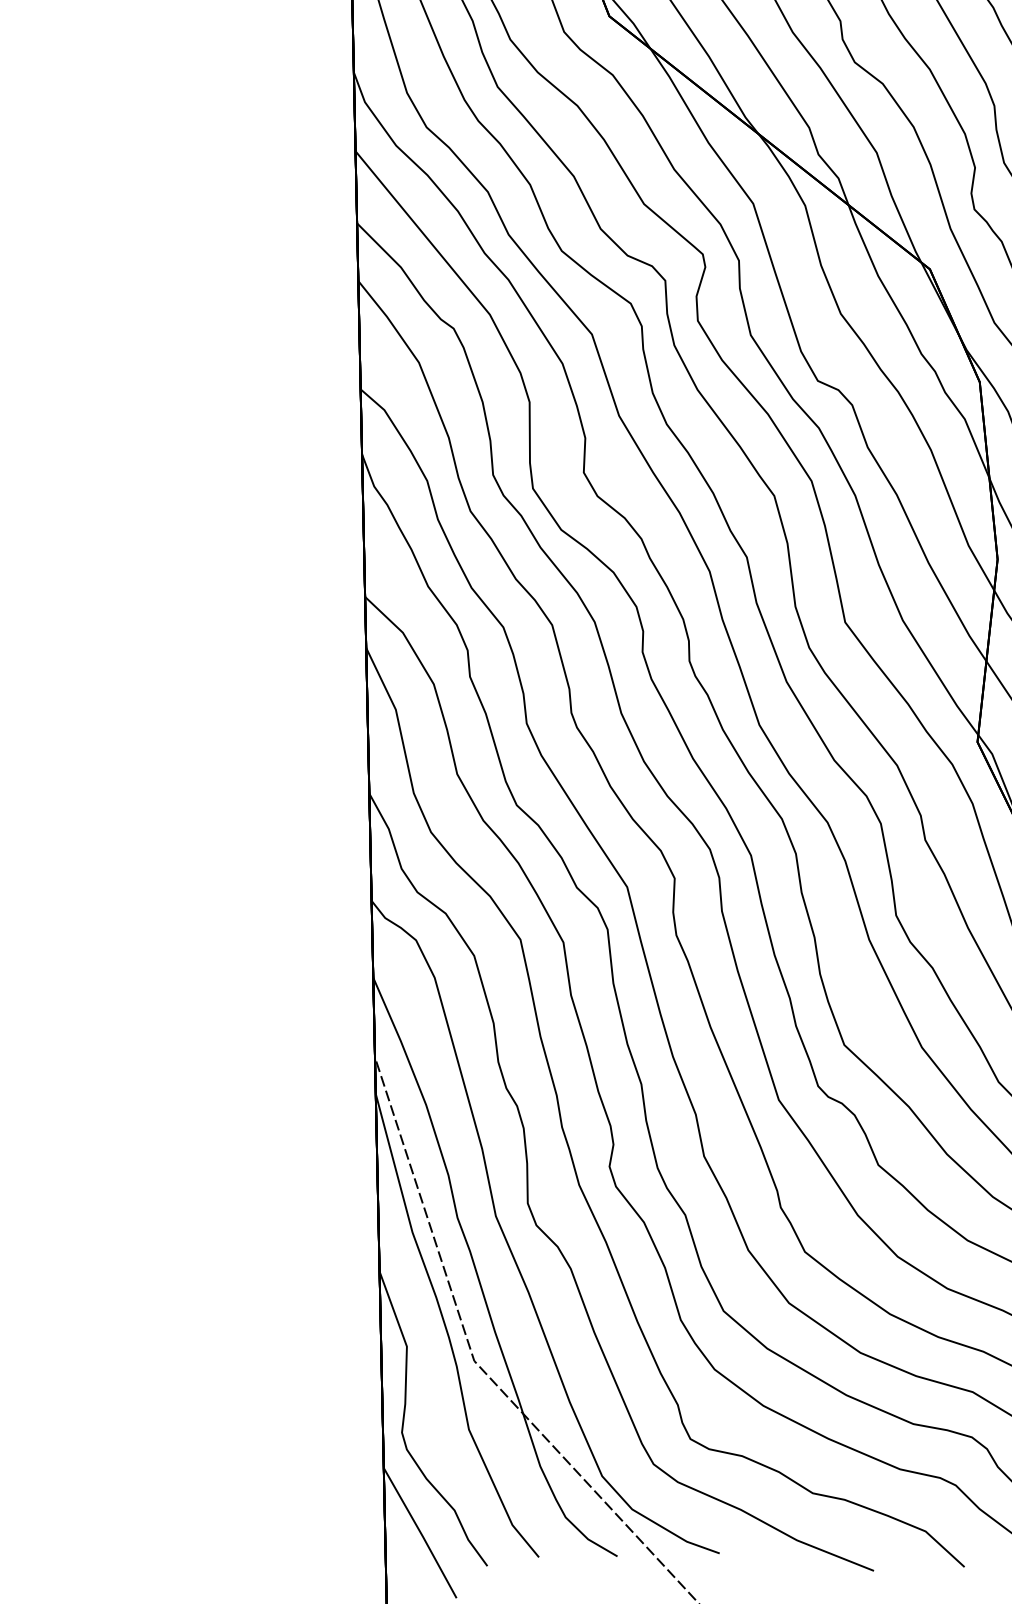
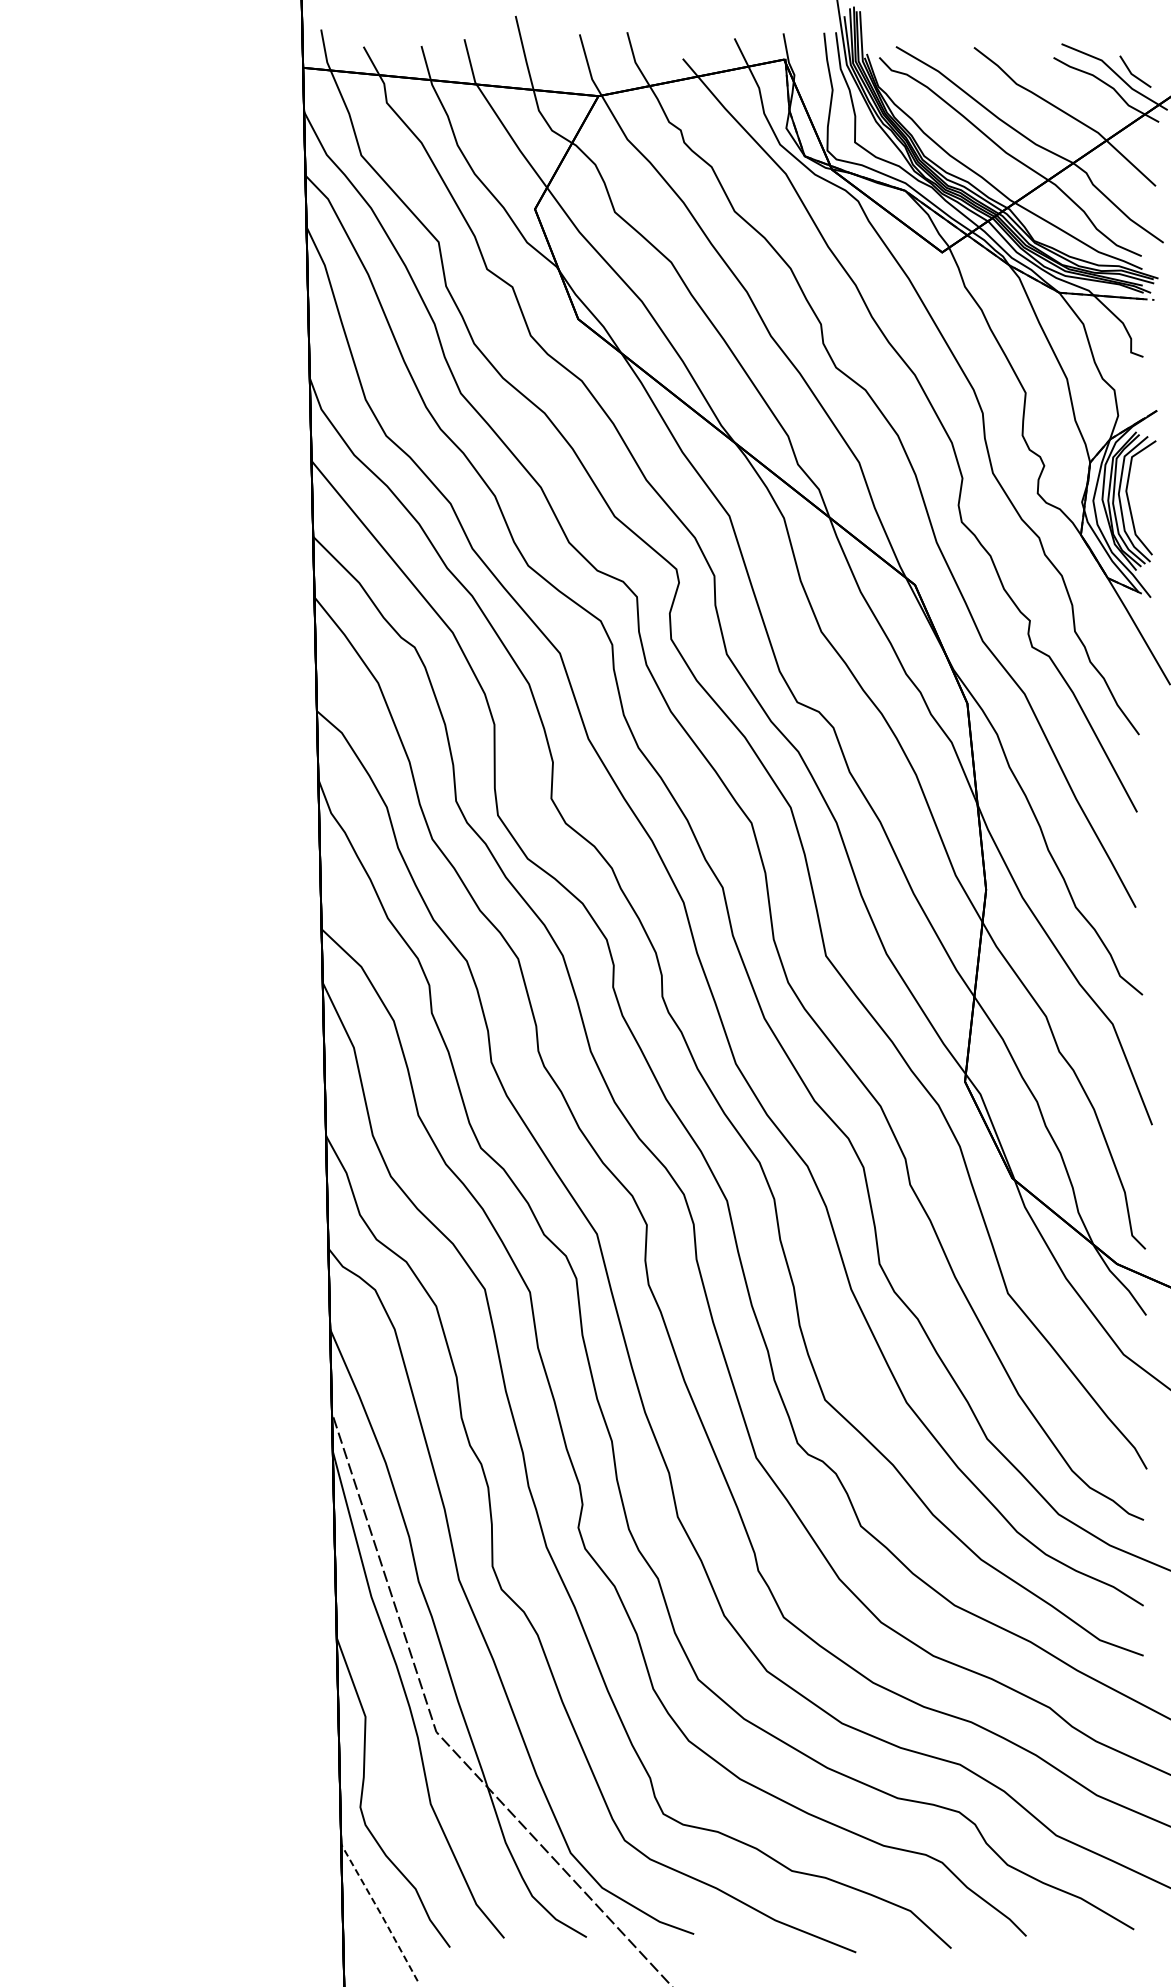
line: (420, 1532) -> (379, 1912), solid -> dashed

